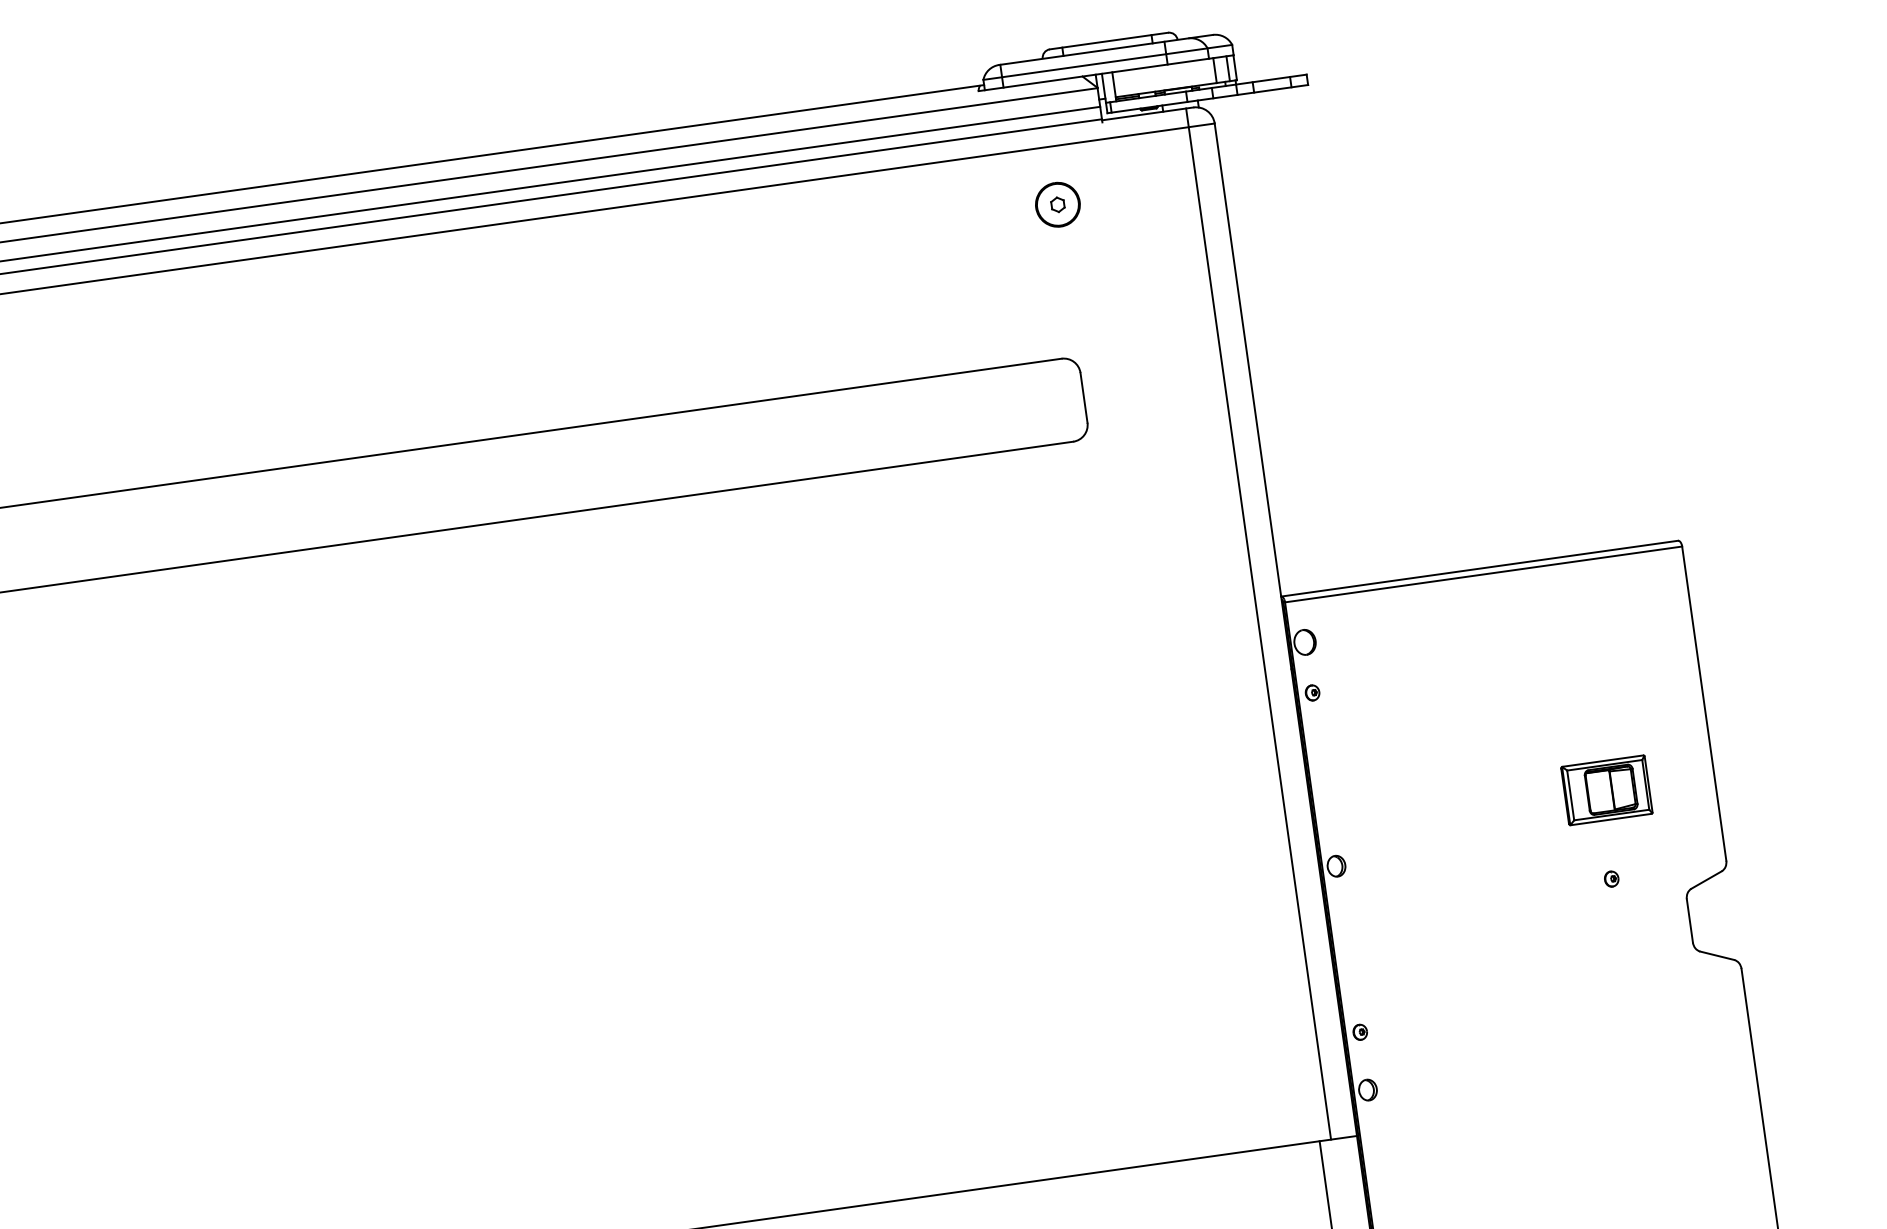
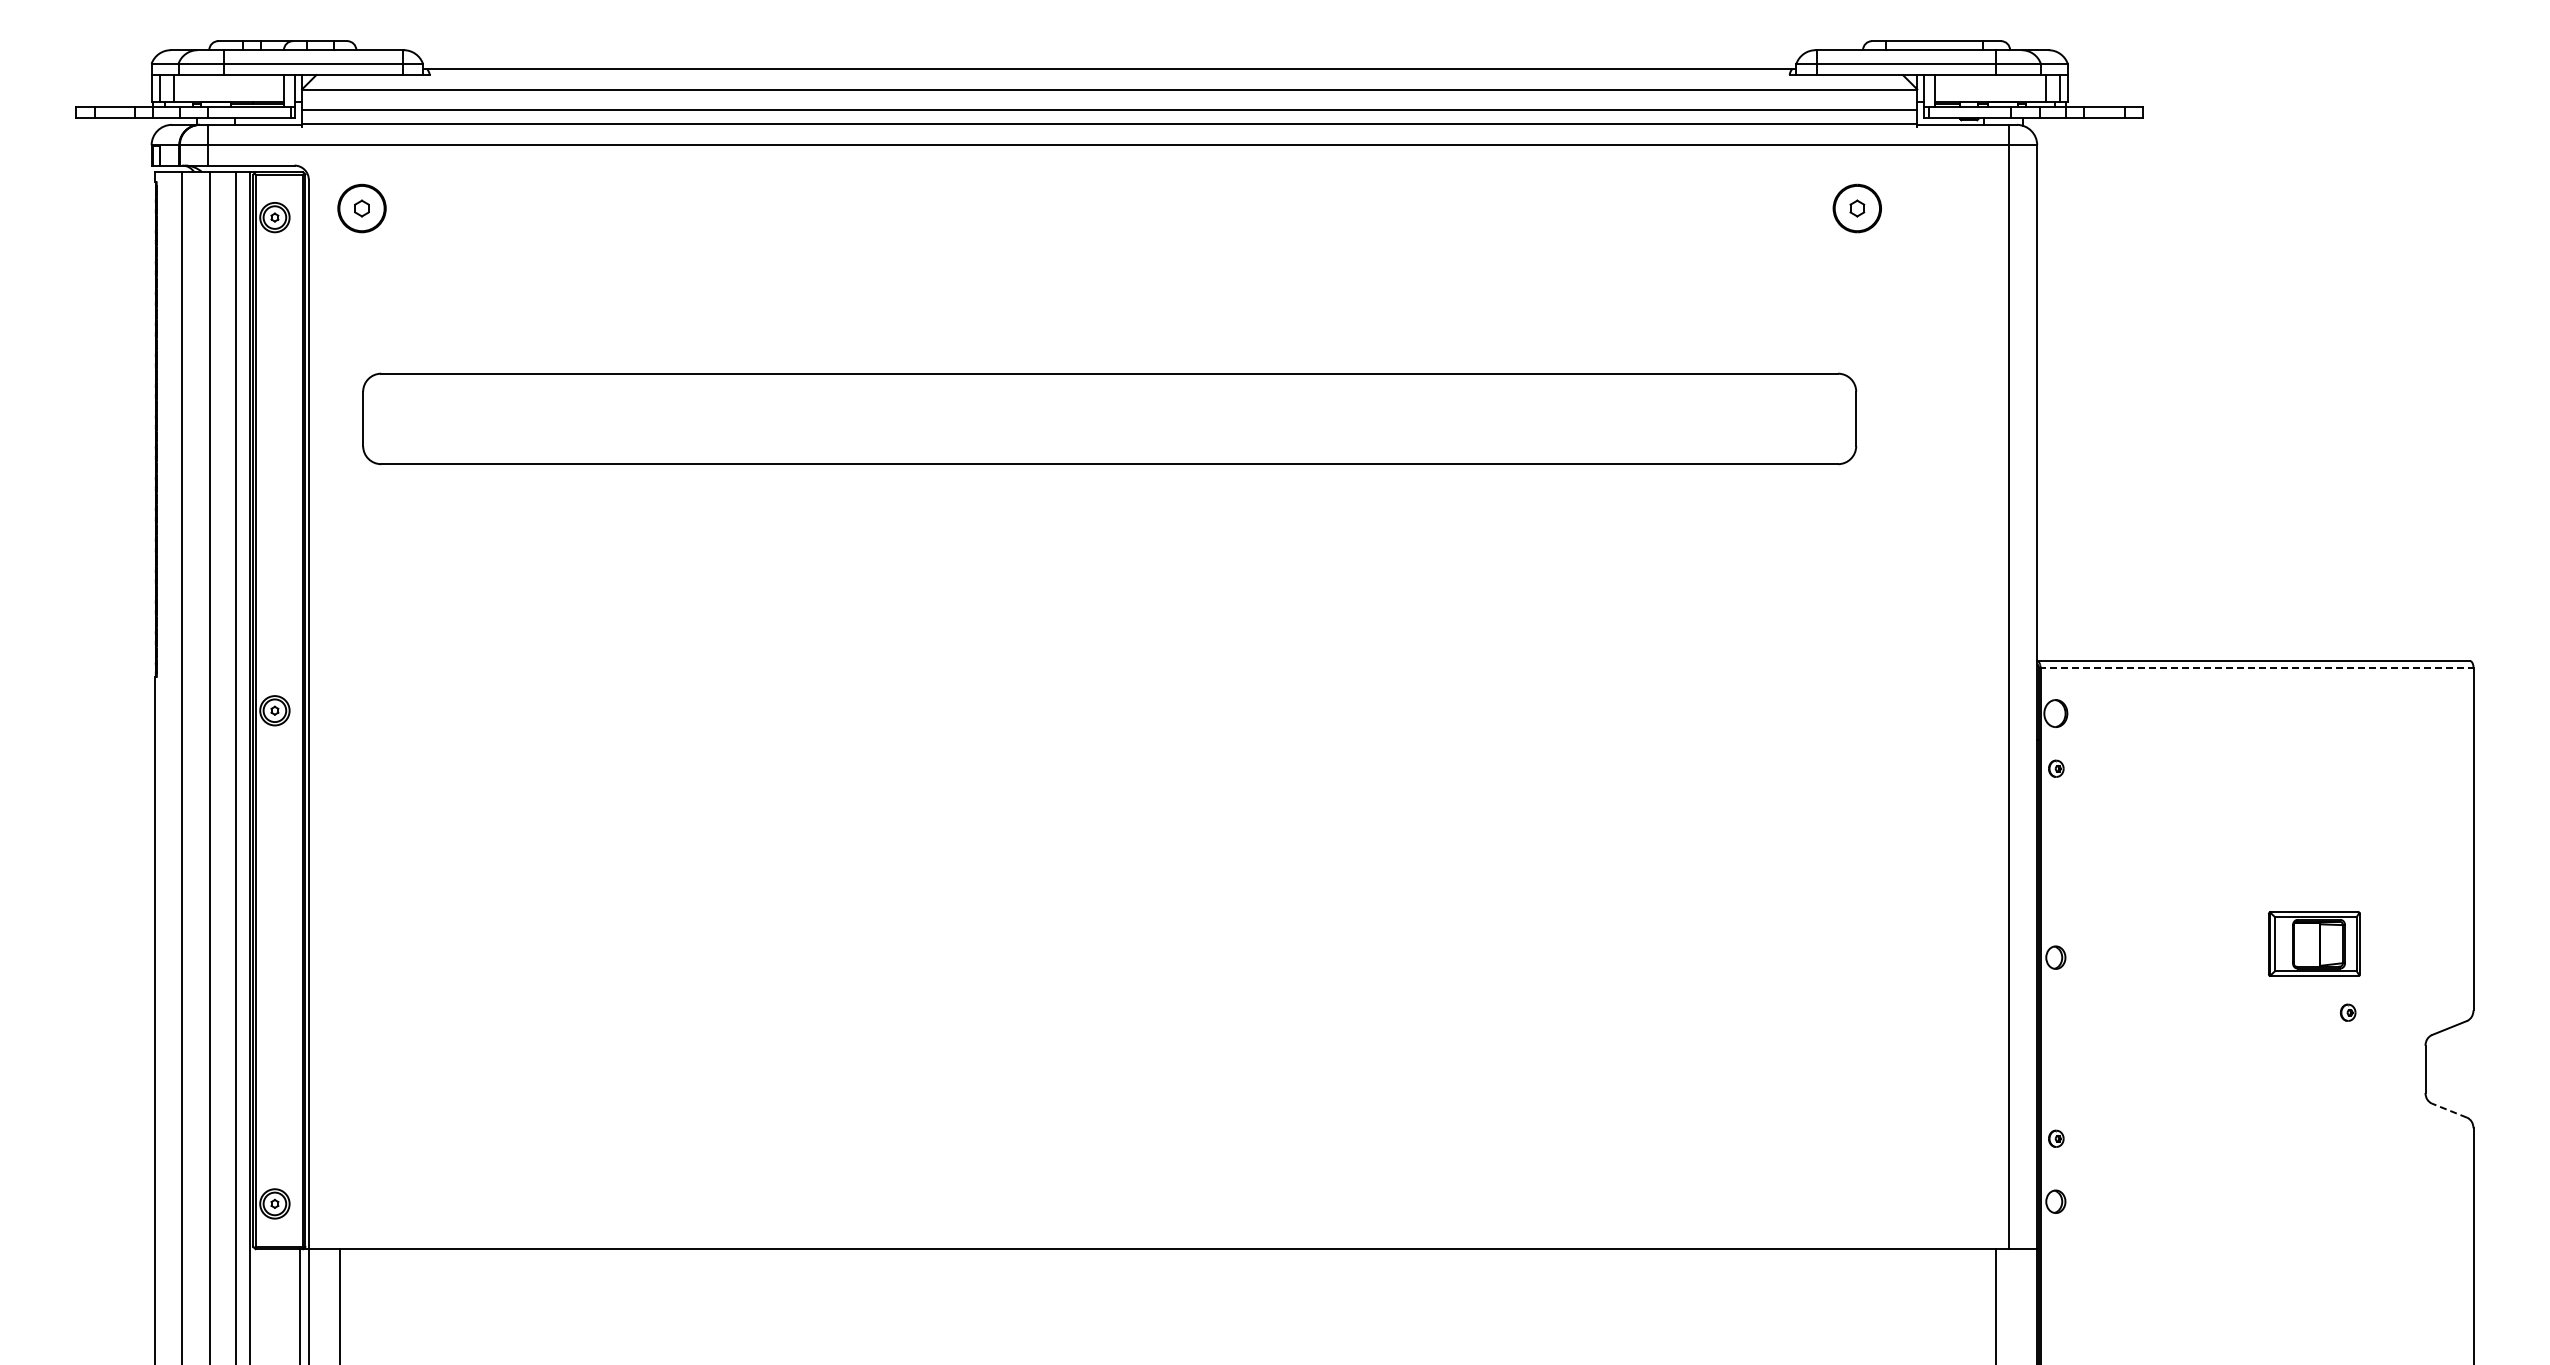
line: (1483, 574) -> (2256, 667), solid -> dashed
part: (1606, 789) -> (2314, 943), moved
line: (1717, 955) -> (2449, 1110), solid -> dashed

